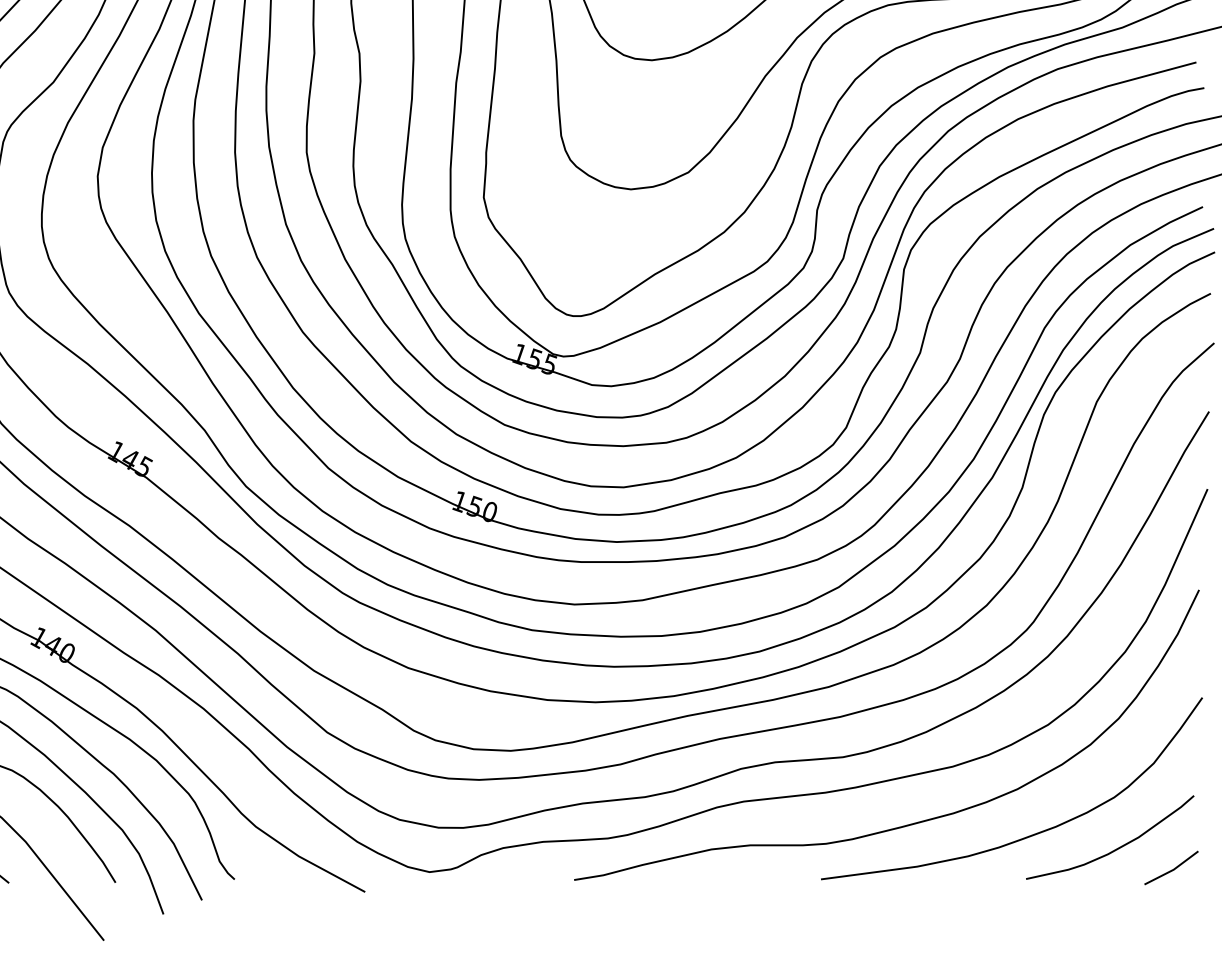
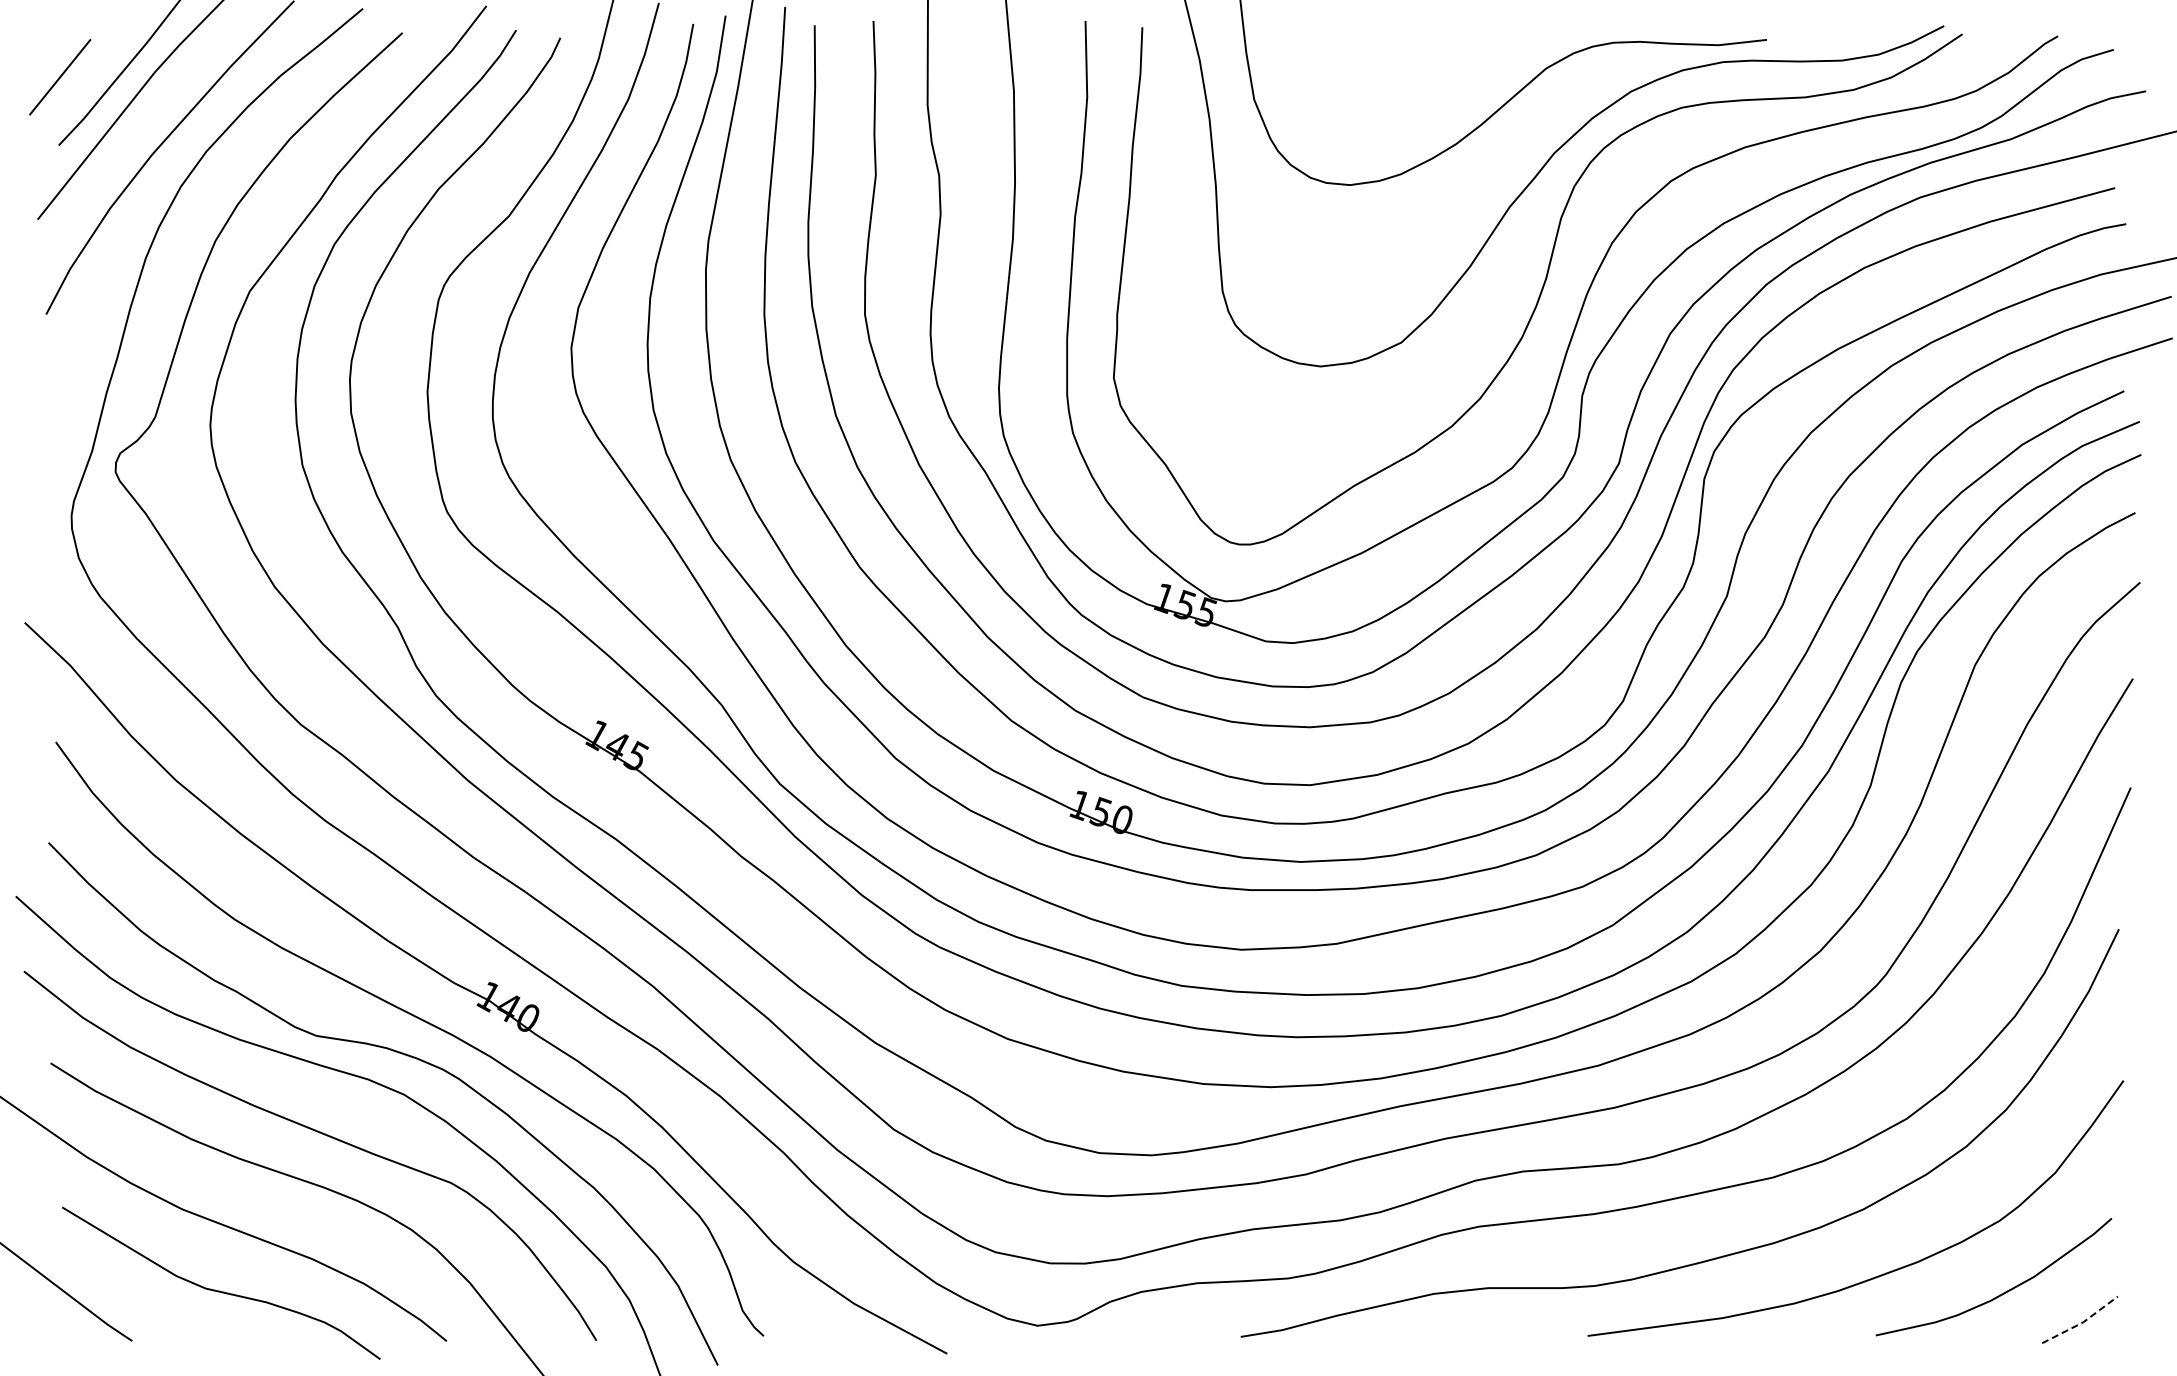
line: (1173, 869) -> (2082, 1322), solid -> dashed

